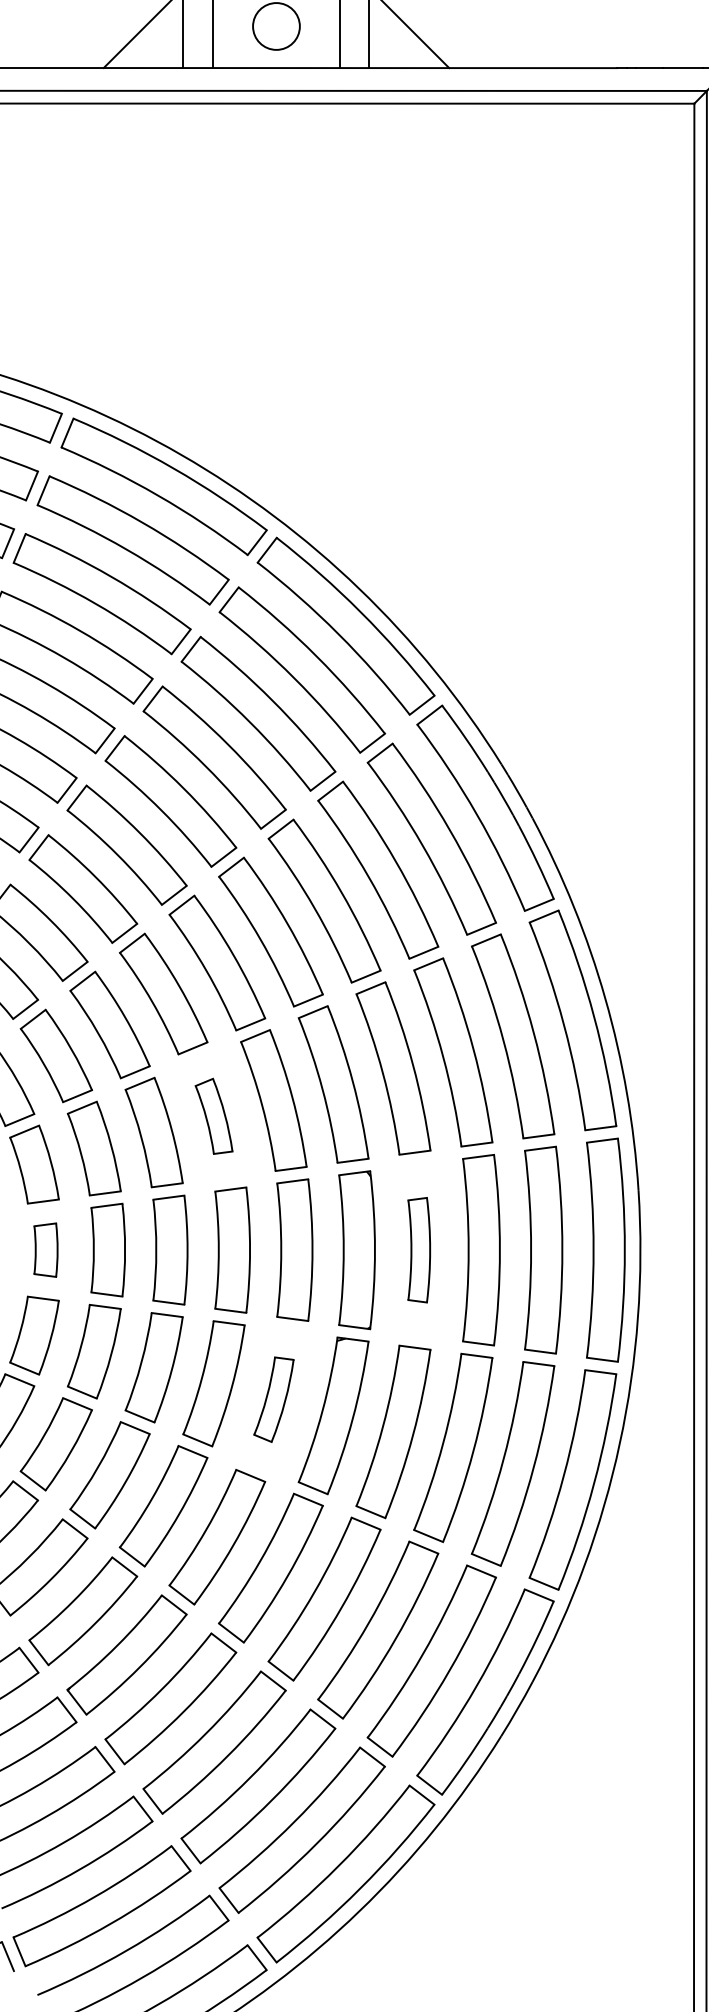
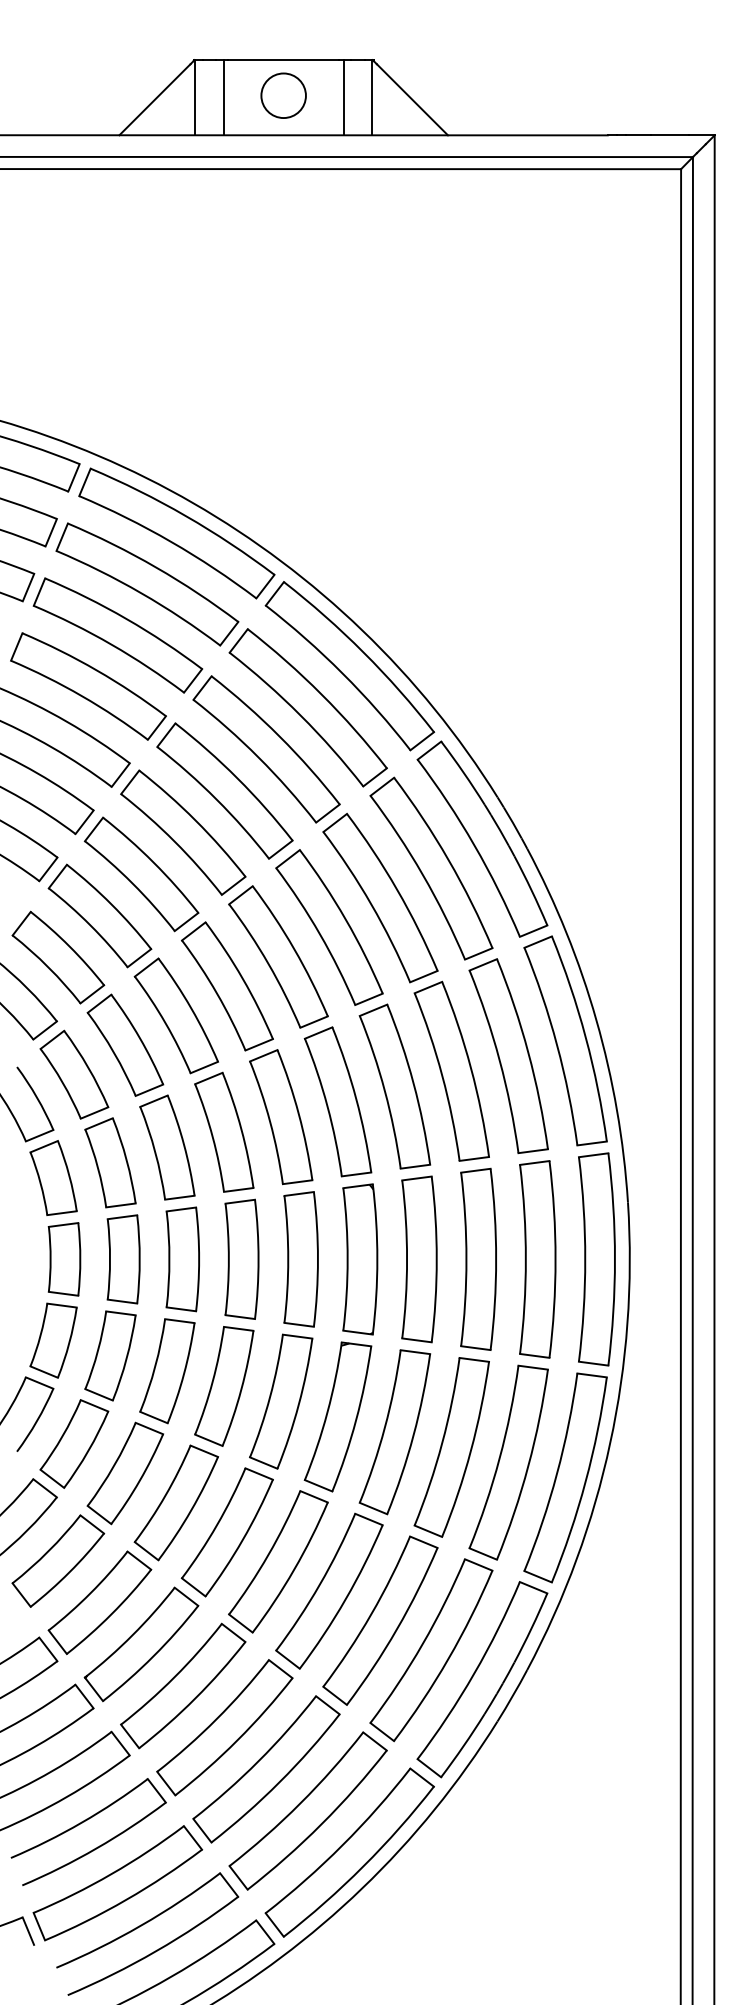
part: (214, 1115) -> (224, 1131), size x1.67
part: (45, 1250) -> (64, 1259), size x1.43
part: (419, 1250) -> (419, 1259), size x1.67
part: (274, 1399) -> (281, 1401), size x1.67

